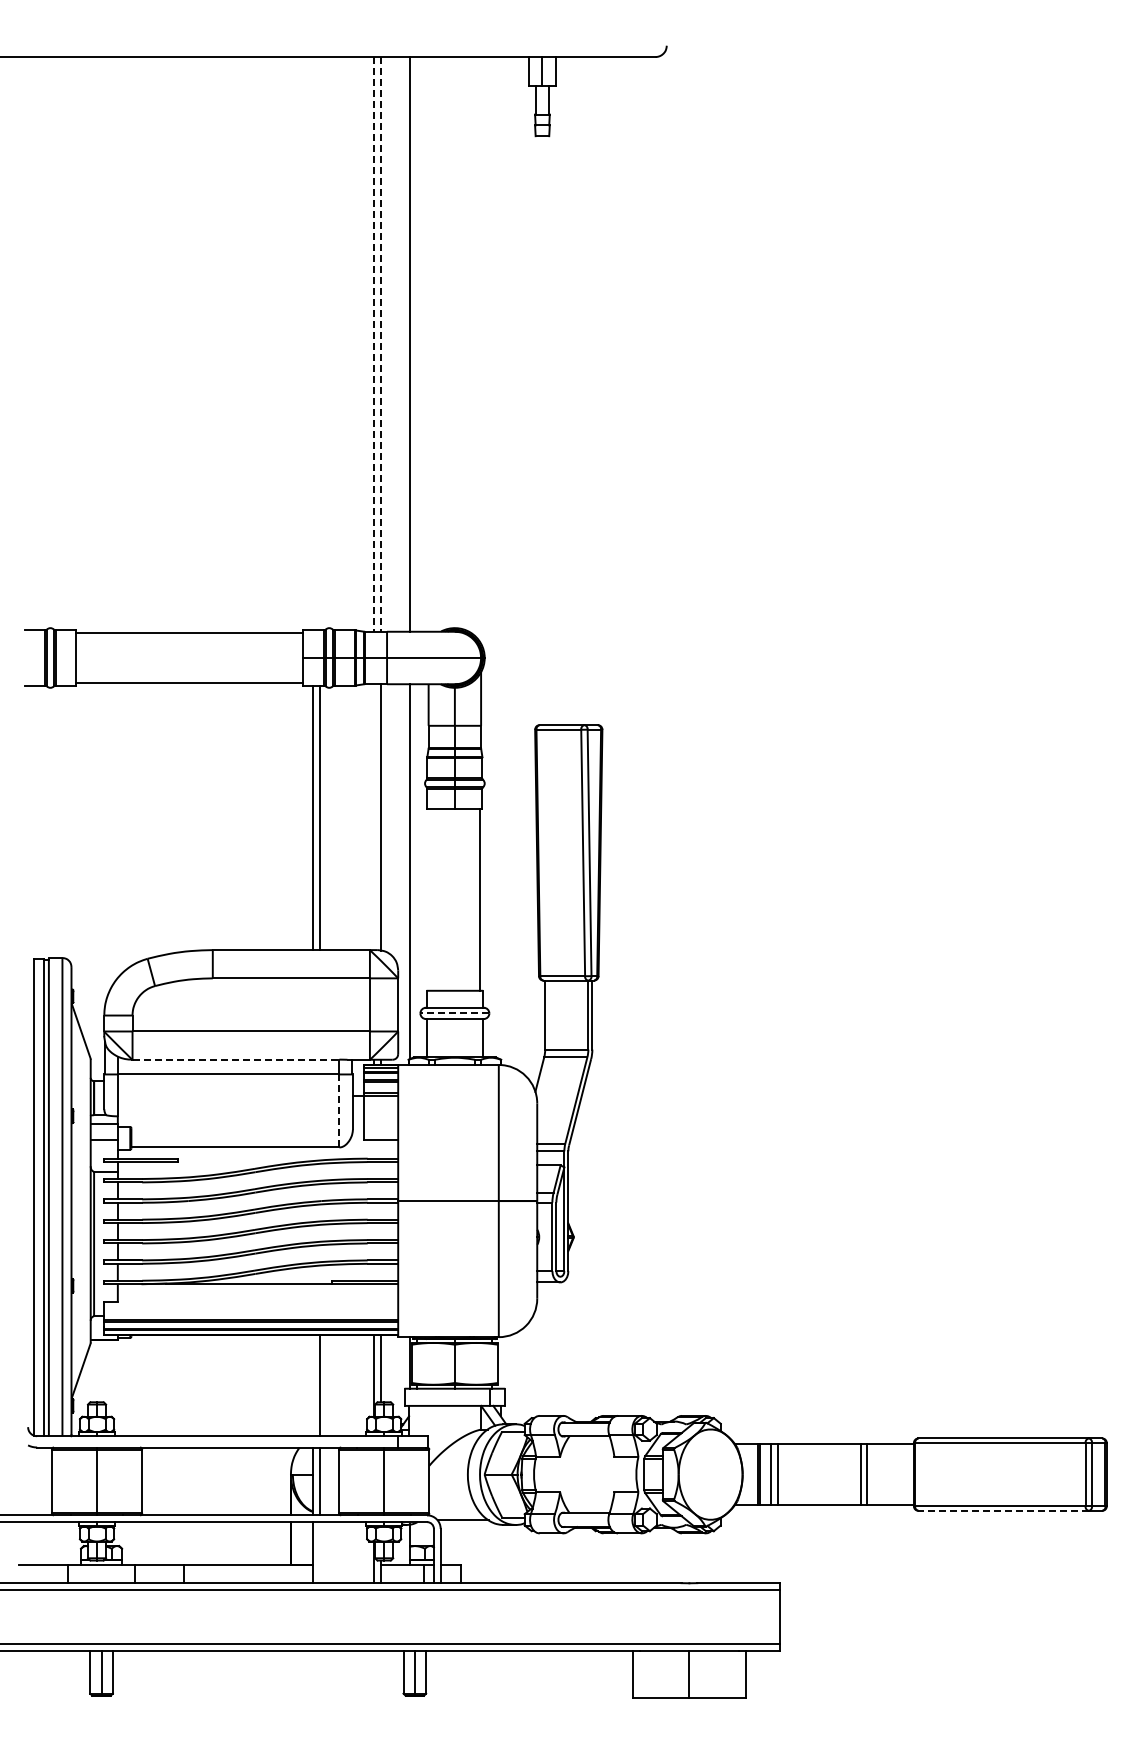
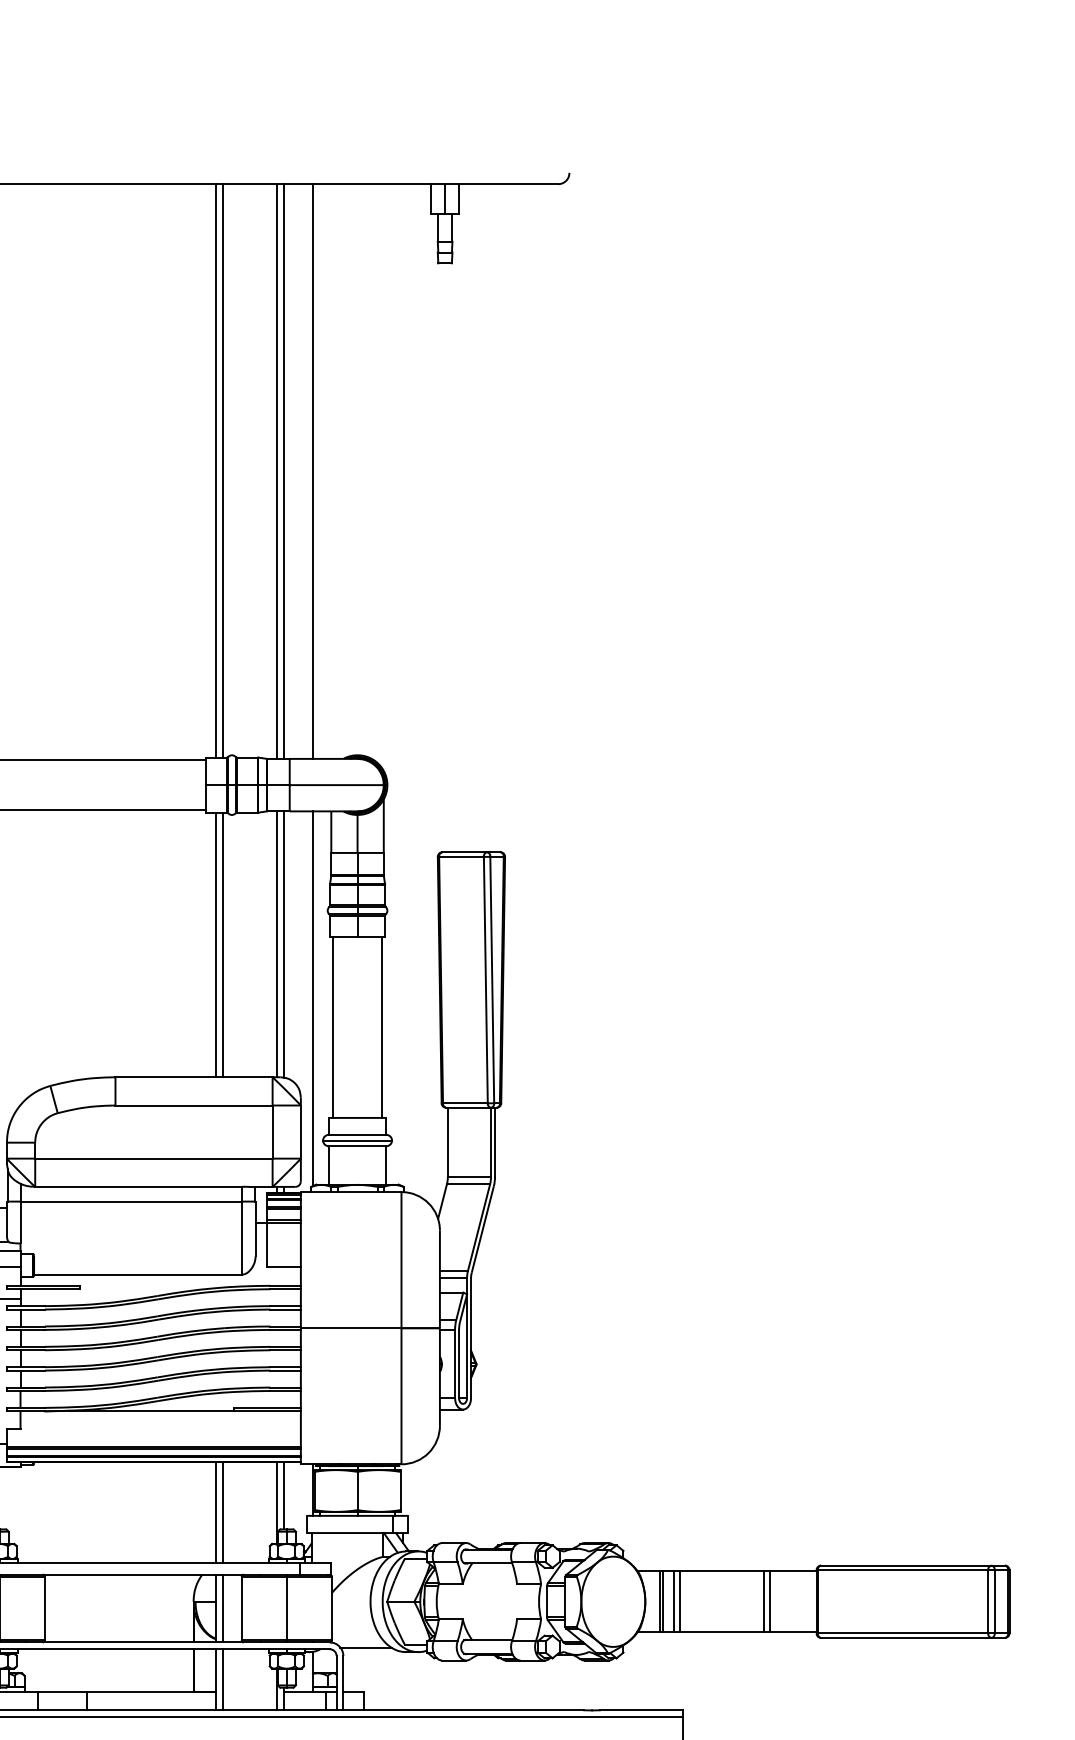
line: (313, 343) -> (216, 470), added
line: (319, 343) -> (222, 470), added
line: (374, 344) -> (277, 471), dashed -> solid
line: (380, 344) -> (283, 471), dashed -> solid
line: (374, 817) -> (277, 944), added
line: (430, 899) -> (333, 1026), added
line: (454, 1013) -> (357, 1140), dashed -> solid
line: (236, 1059) -> (139, 1186), dashed -> solid
line: (339, 1110) -> (242, 1237), dashed -> solid
line: (313, 1385) -> (216, 1512), added
line: (1003, 1510) -> (906, 1637), dashed -> solid
line: (319, 1552) -> (222, 1679), added

